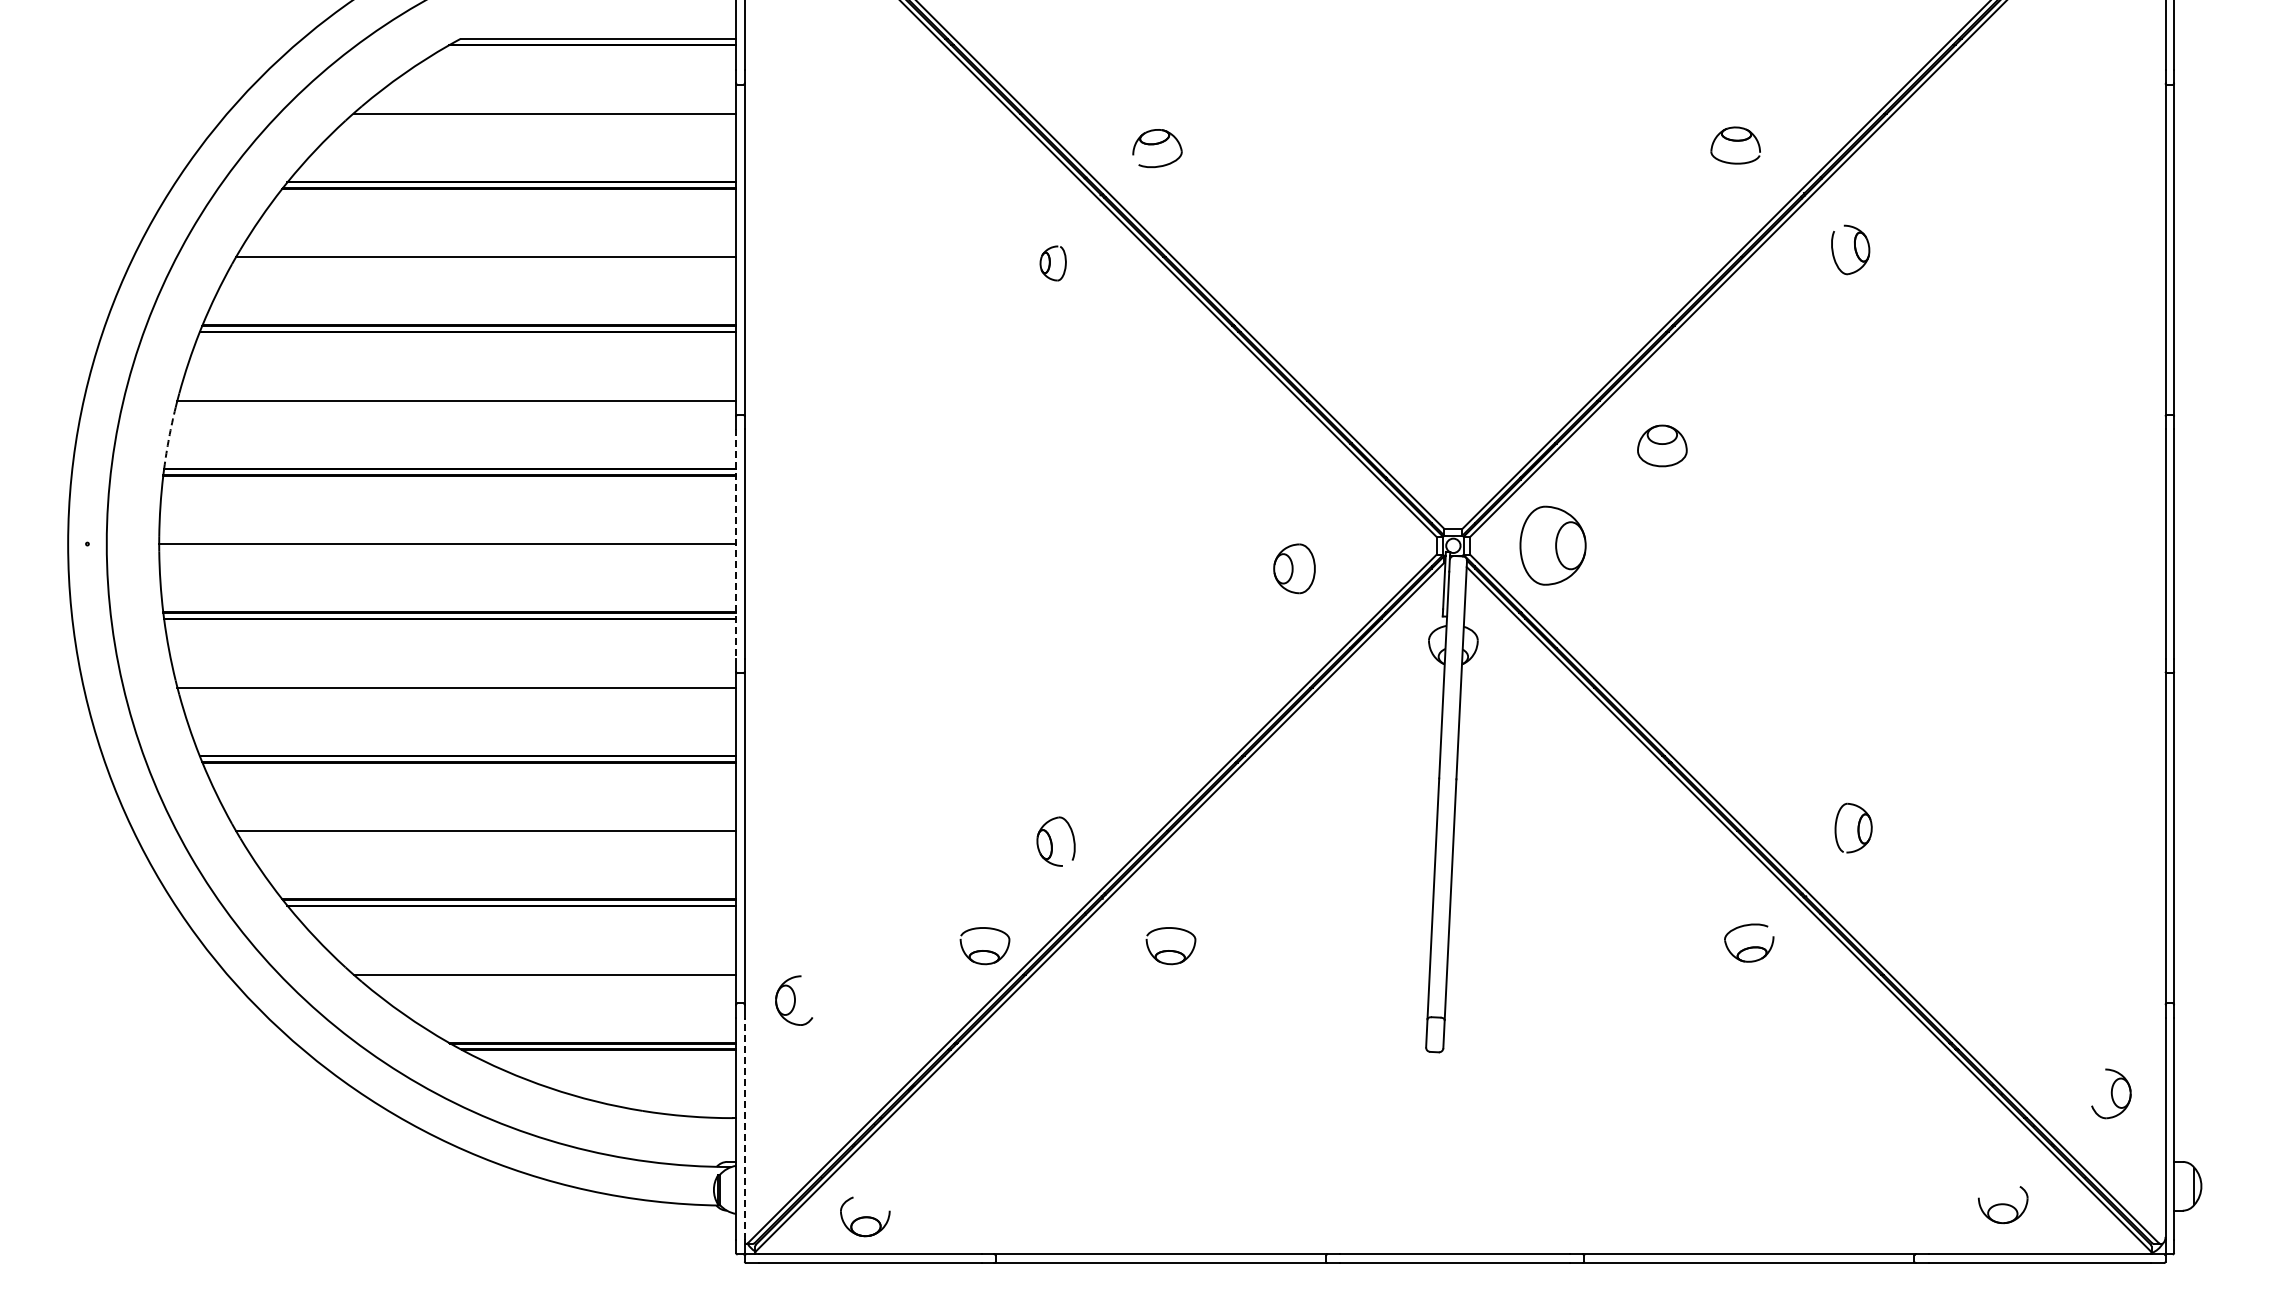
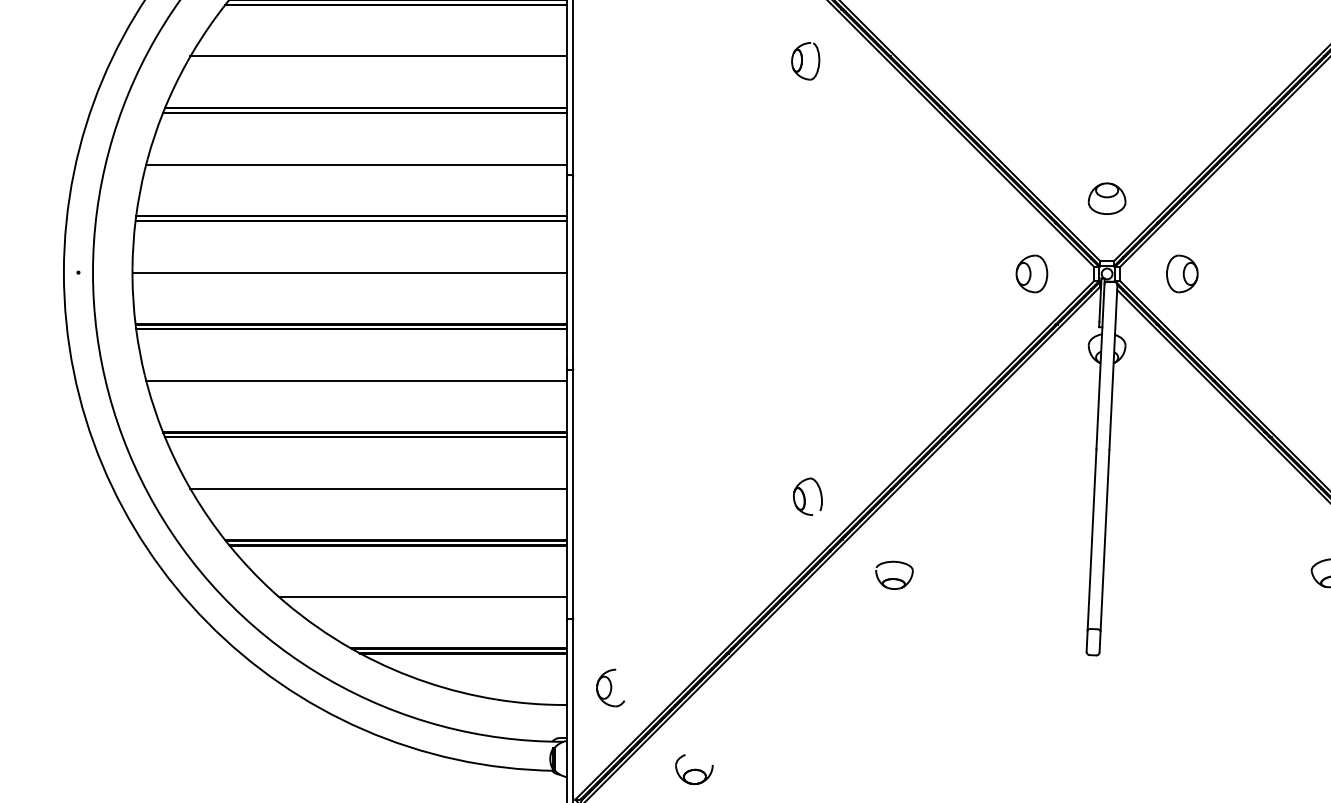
part: (1053, 263) -> (805, 61), size x1.43
arc: (169, 438) -> (140, 193), dashed -> solid
part: (1662, 445) -> (1107, 198), moved
line: (736, 544) -> (567, 272), dashed -> solid
part: (1553, 545) -> (1182, 273), size x0.62
part: (1294, 568) -> (1031, 273), moved
part: (984, 946) -> (754, 575), removed
part: (794, 1000) -> (610, 687), moved
line: (744, 1128) -> (573, 712), dashed -> solid
part: (865, 1216) -> (694, 769), moved

